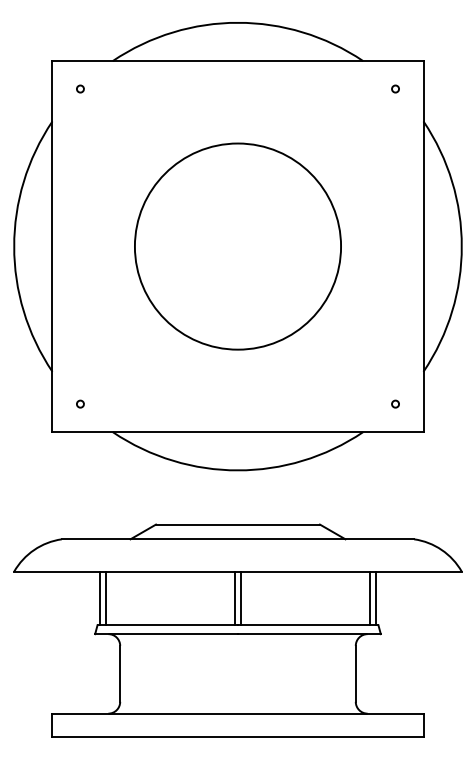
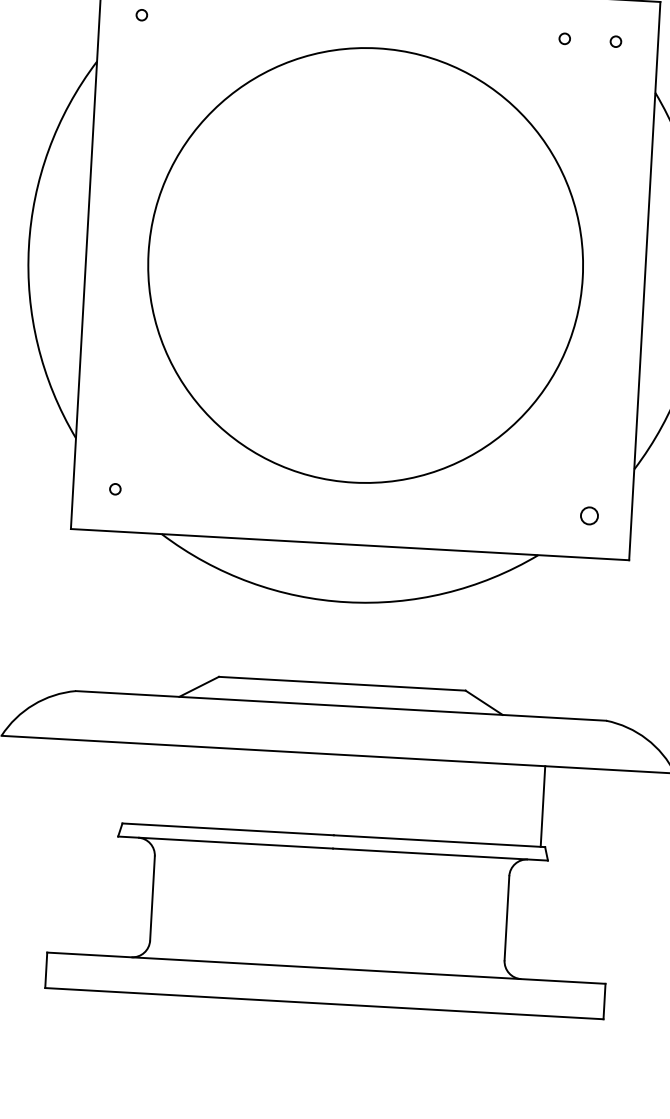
circle: (361, 88) -> (564, 38), added
circle: (237, 246) -> (364, 265), size x1.4
circle: (395, 403) -> (589, 514), size x1.6
line: (100, 598) -> (129, 783), removed
line: (106, 598) -> (138, 783), removed
line: (235, 598) -> (332, 794), removed
line: (240, 598) -> (339, 795), removed
line: (369, 598) -> (533, 806), removed

